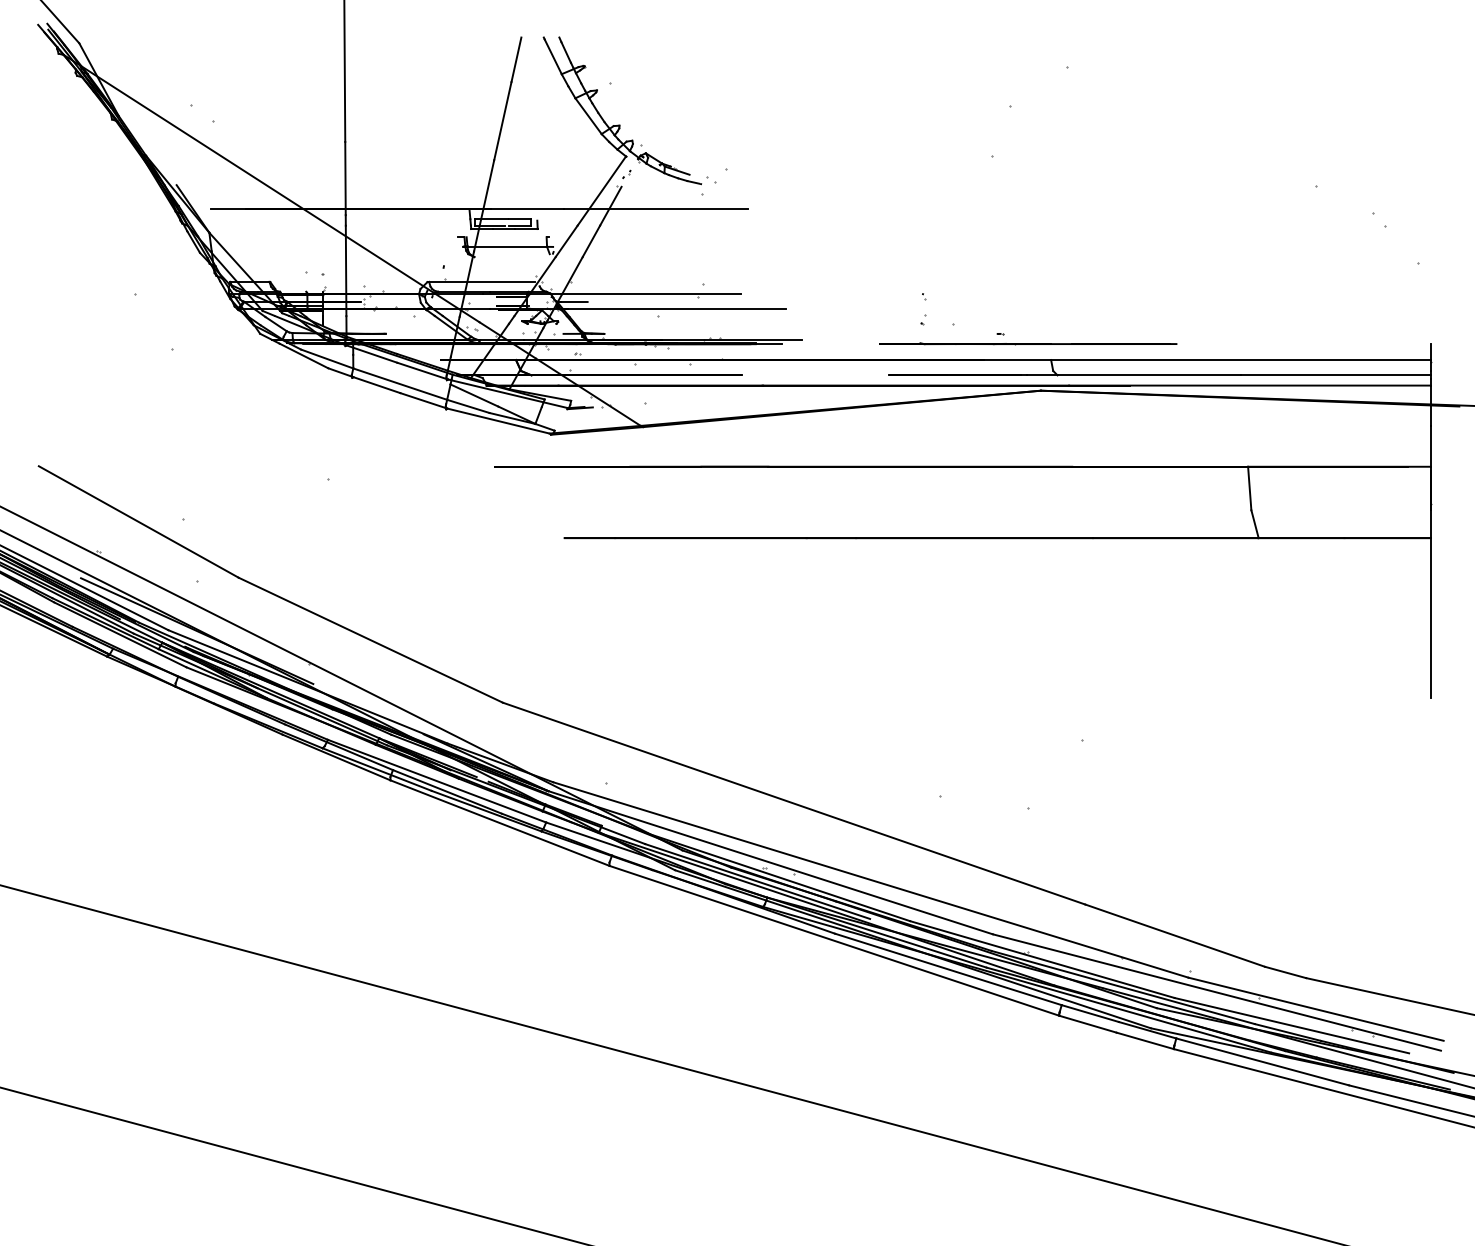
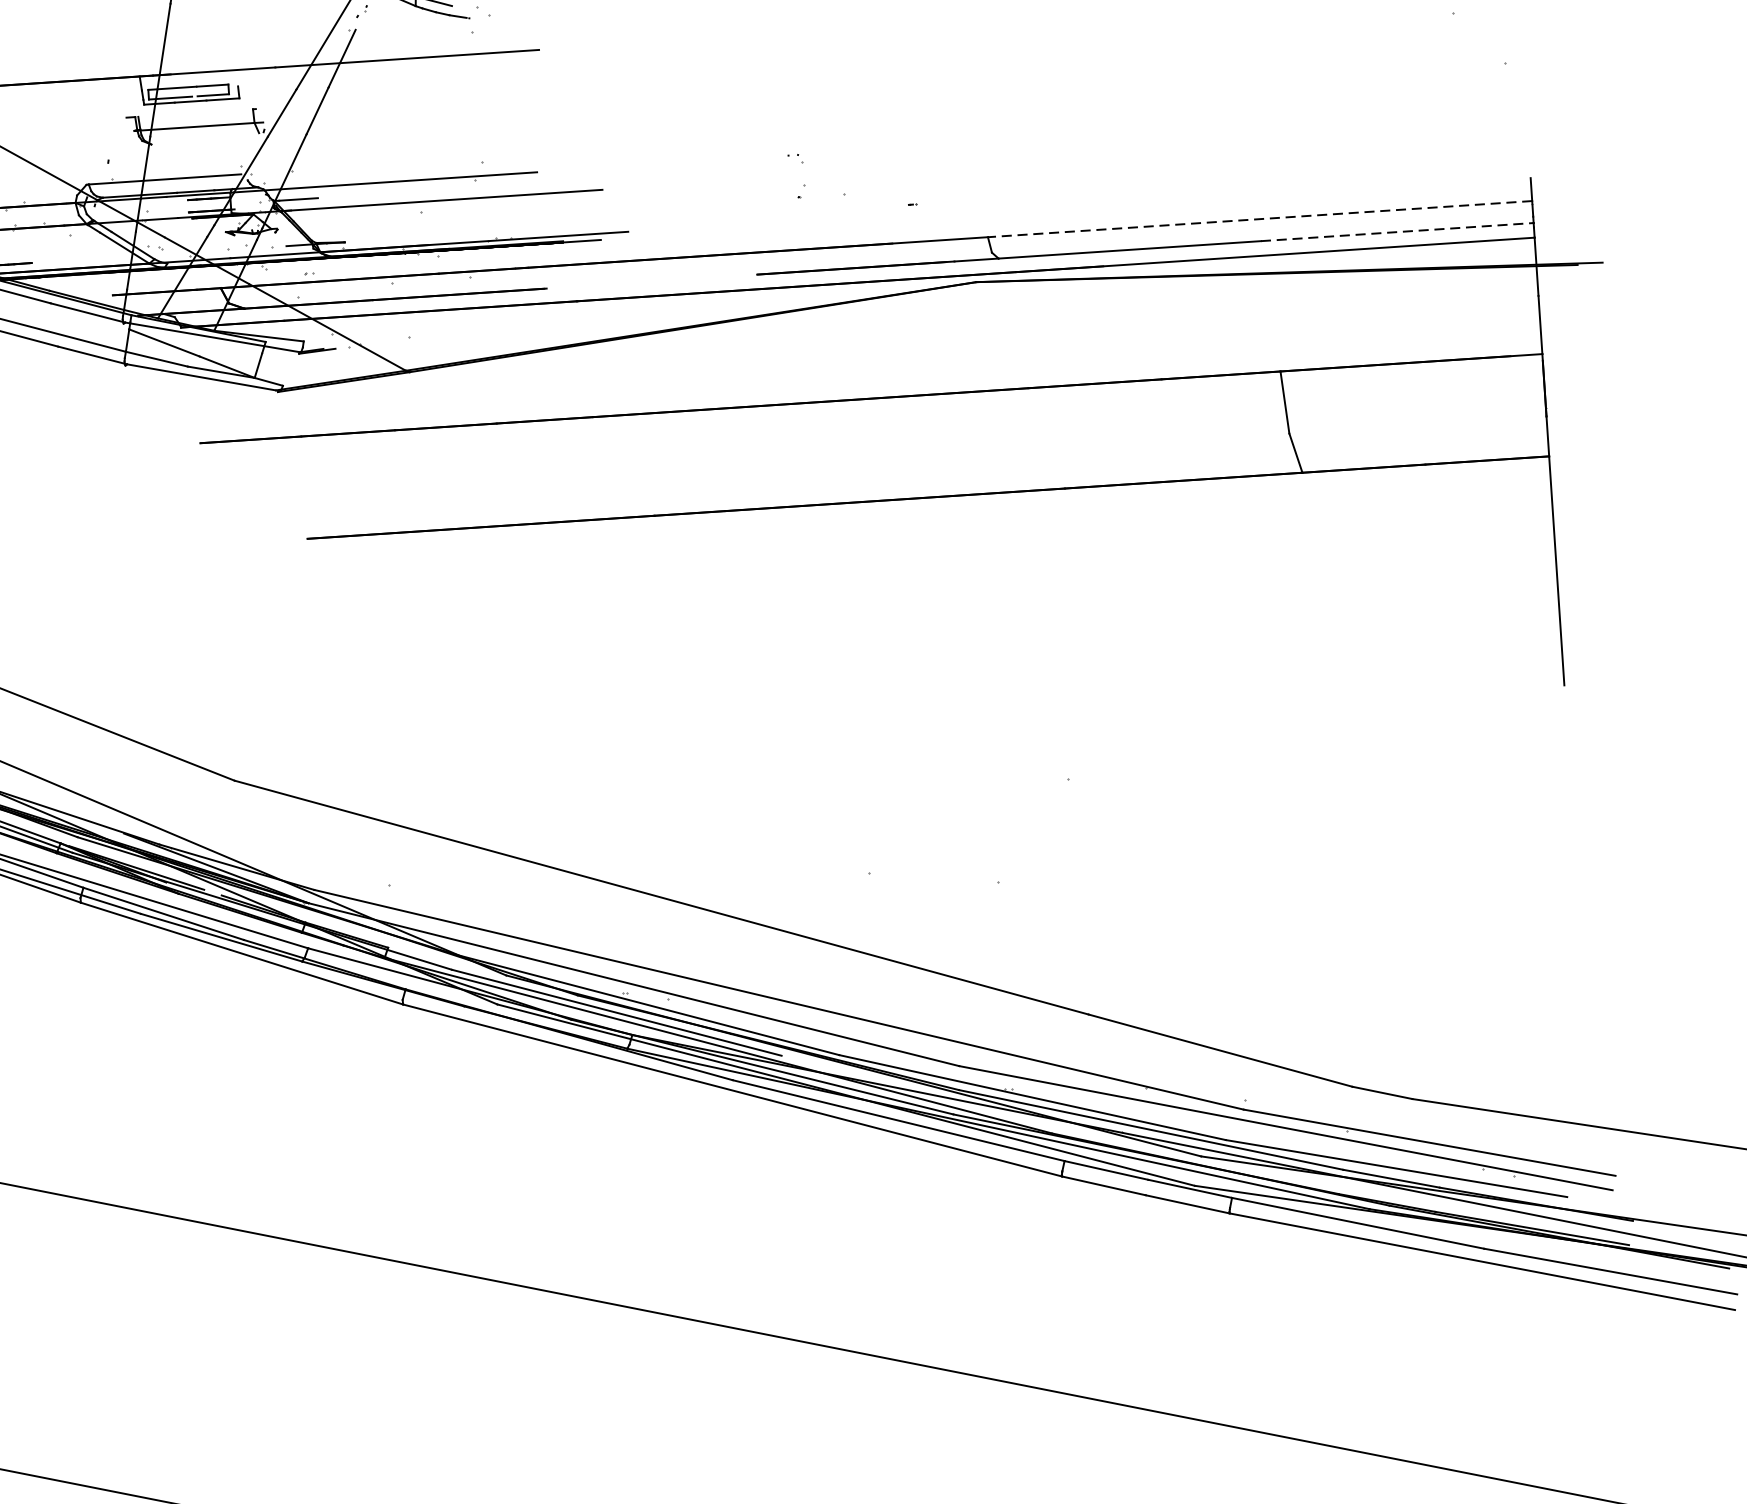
part: (1028, 343) -> (953, 215), removed
line: (1240, 360) -> (1259, 219), solid -> dashed
line: (1336, 375) -> (1398, 232), solid -> dashed

